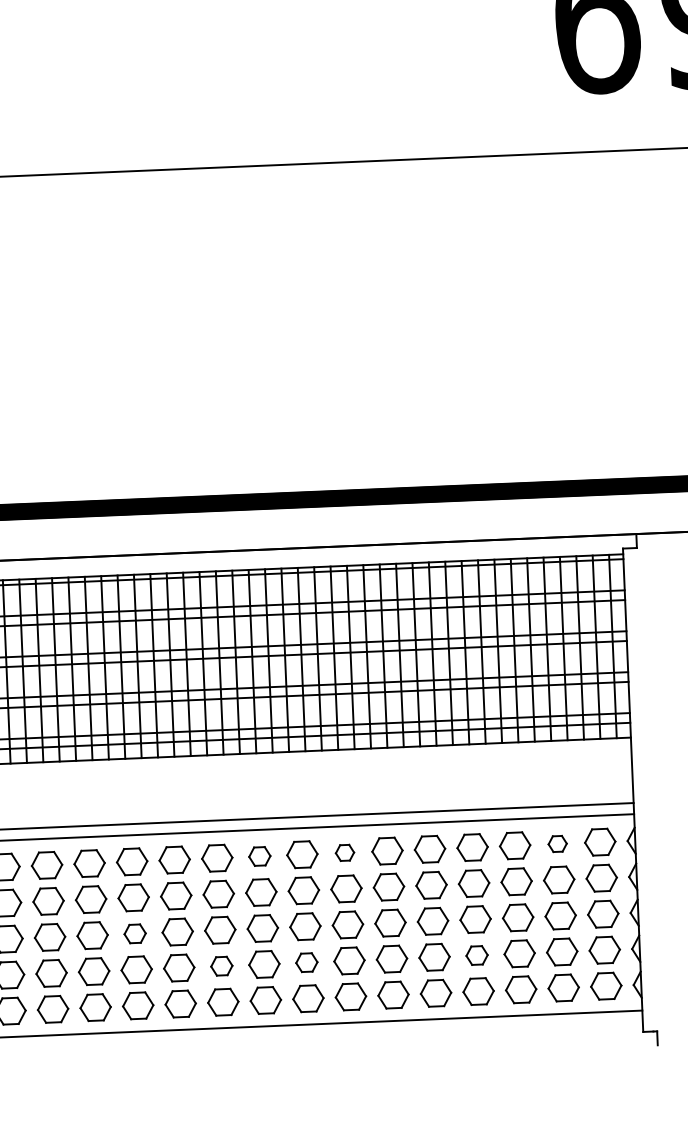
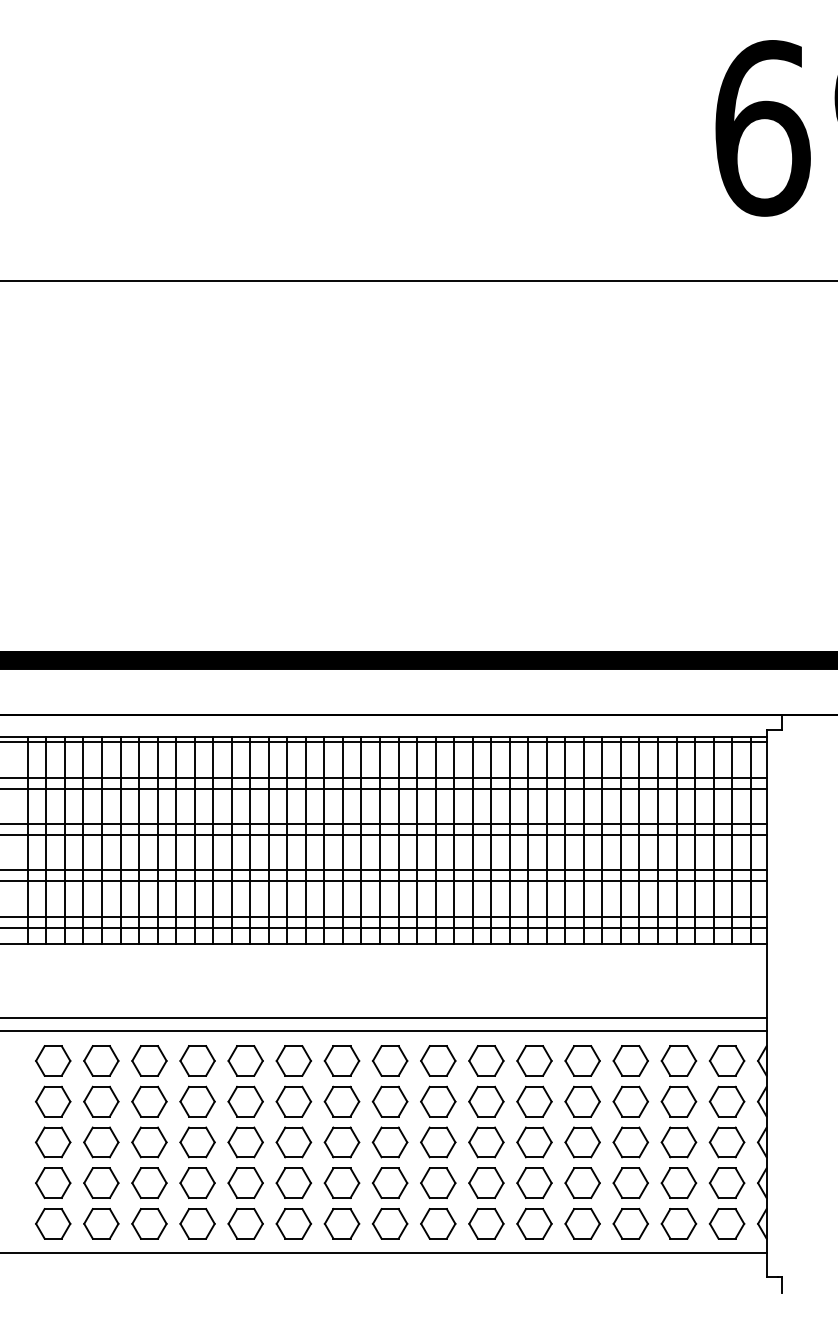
part: (557, 843) -> (678, 1060), size x1.67
part: (345, 852) -> (438, 1060), size x1.67
part: (259, 856) -> (341, 1060), size x1.43
part: (135, 933) -> (197, 1142), size x1.43
part: (476, 955) -> (582, 1182), size x1.43
part: (306, 962) -> (389, 1182), size x1.43
part: (221, 965) -> (293, 1182), size x1.43

